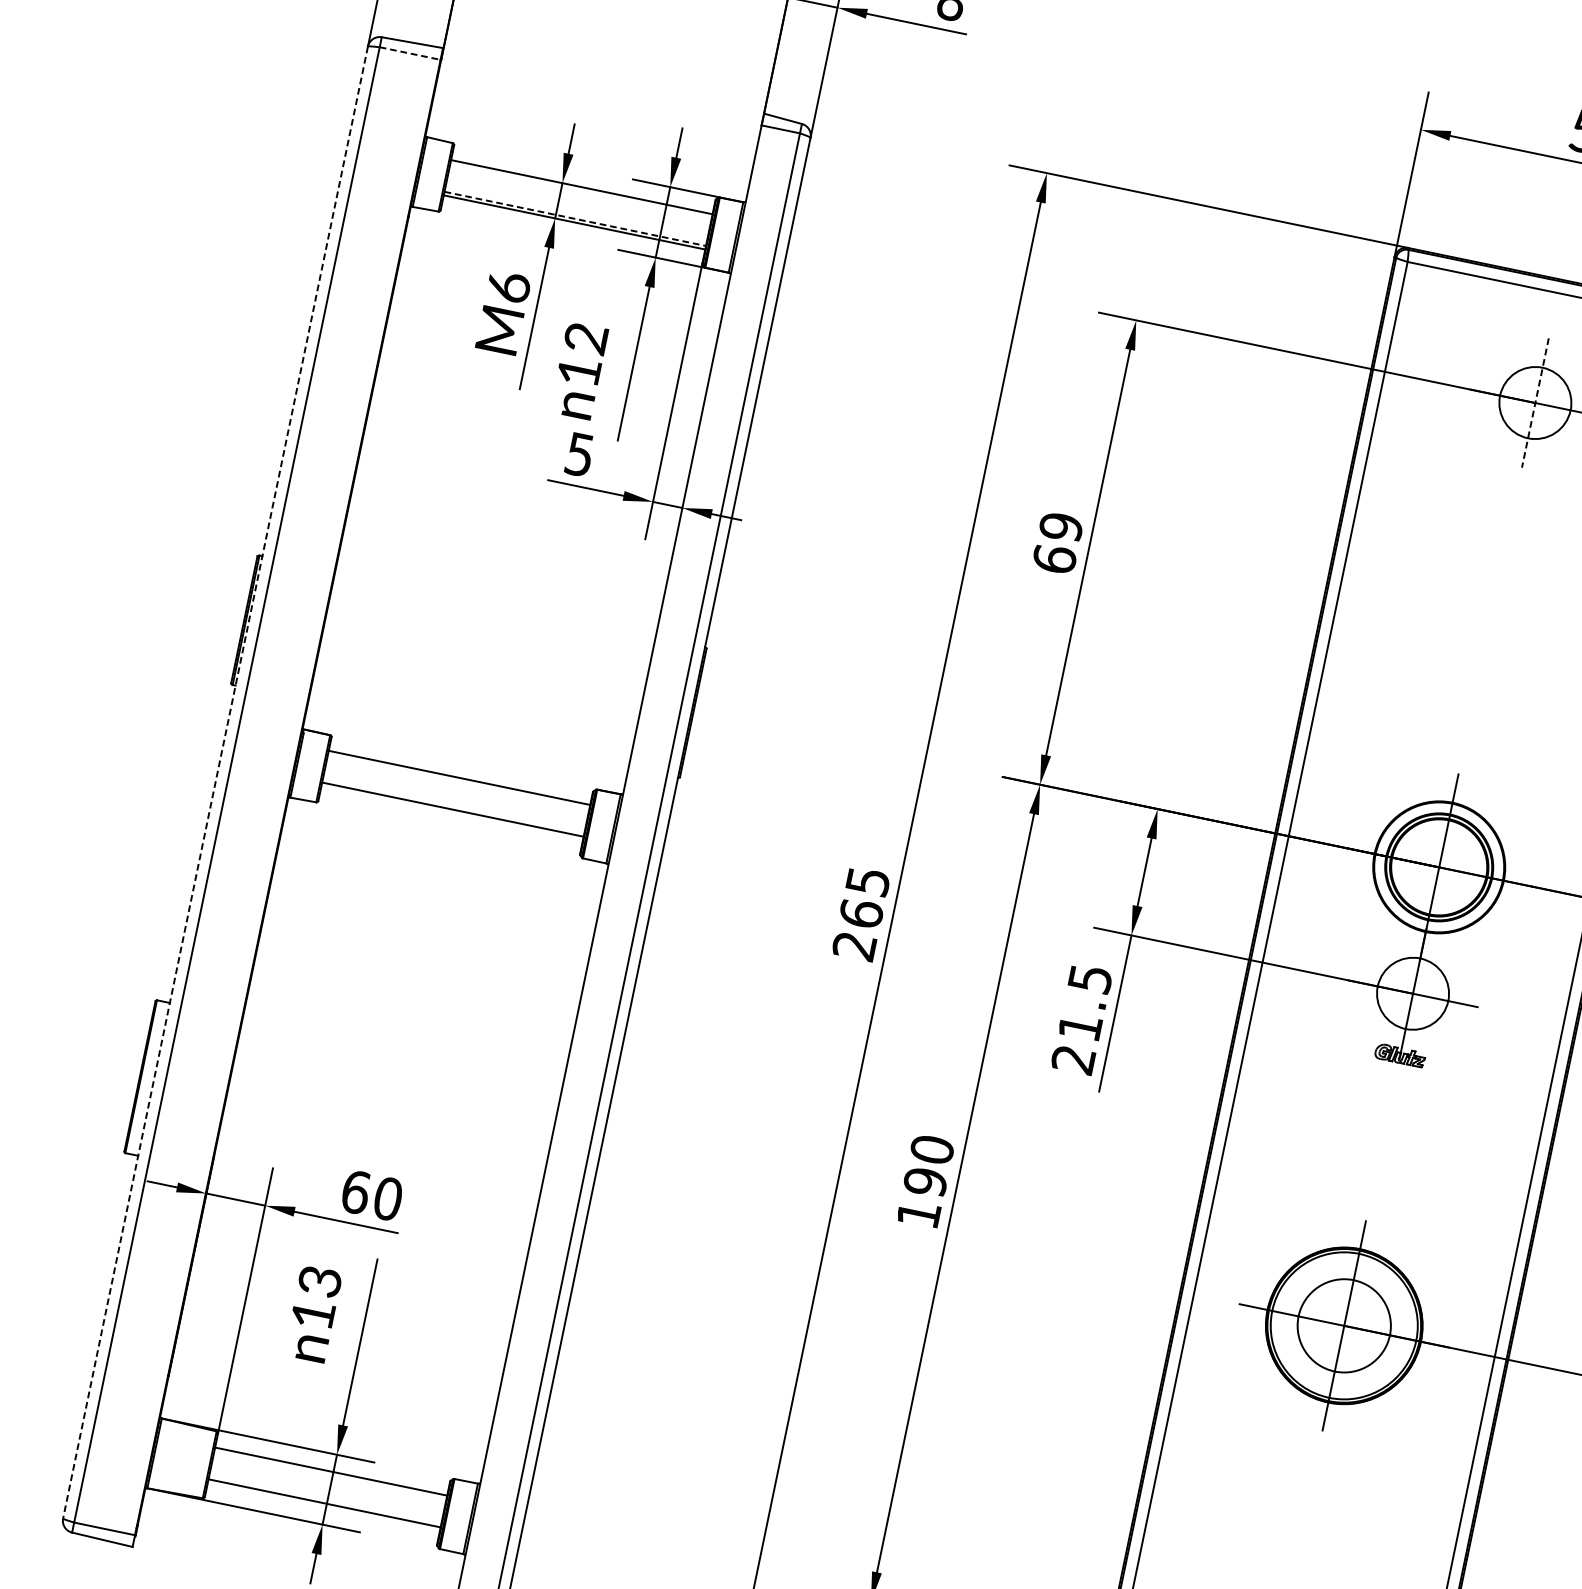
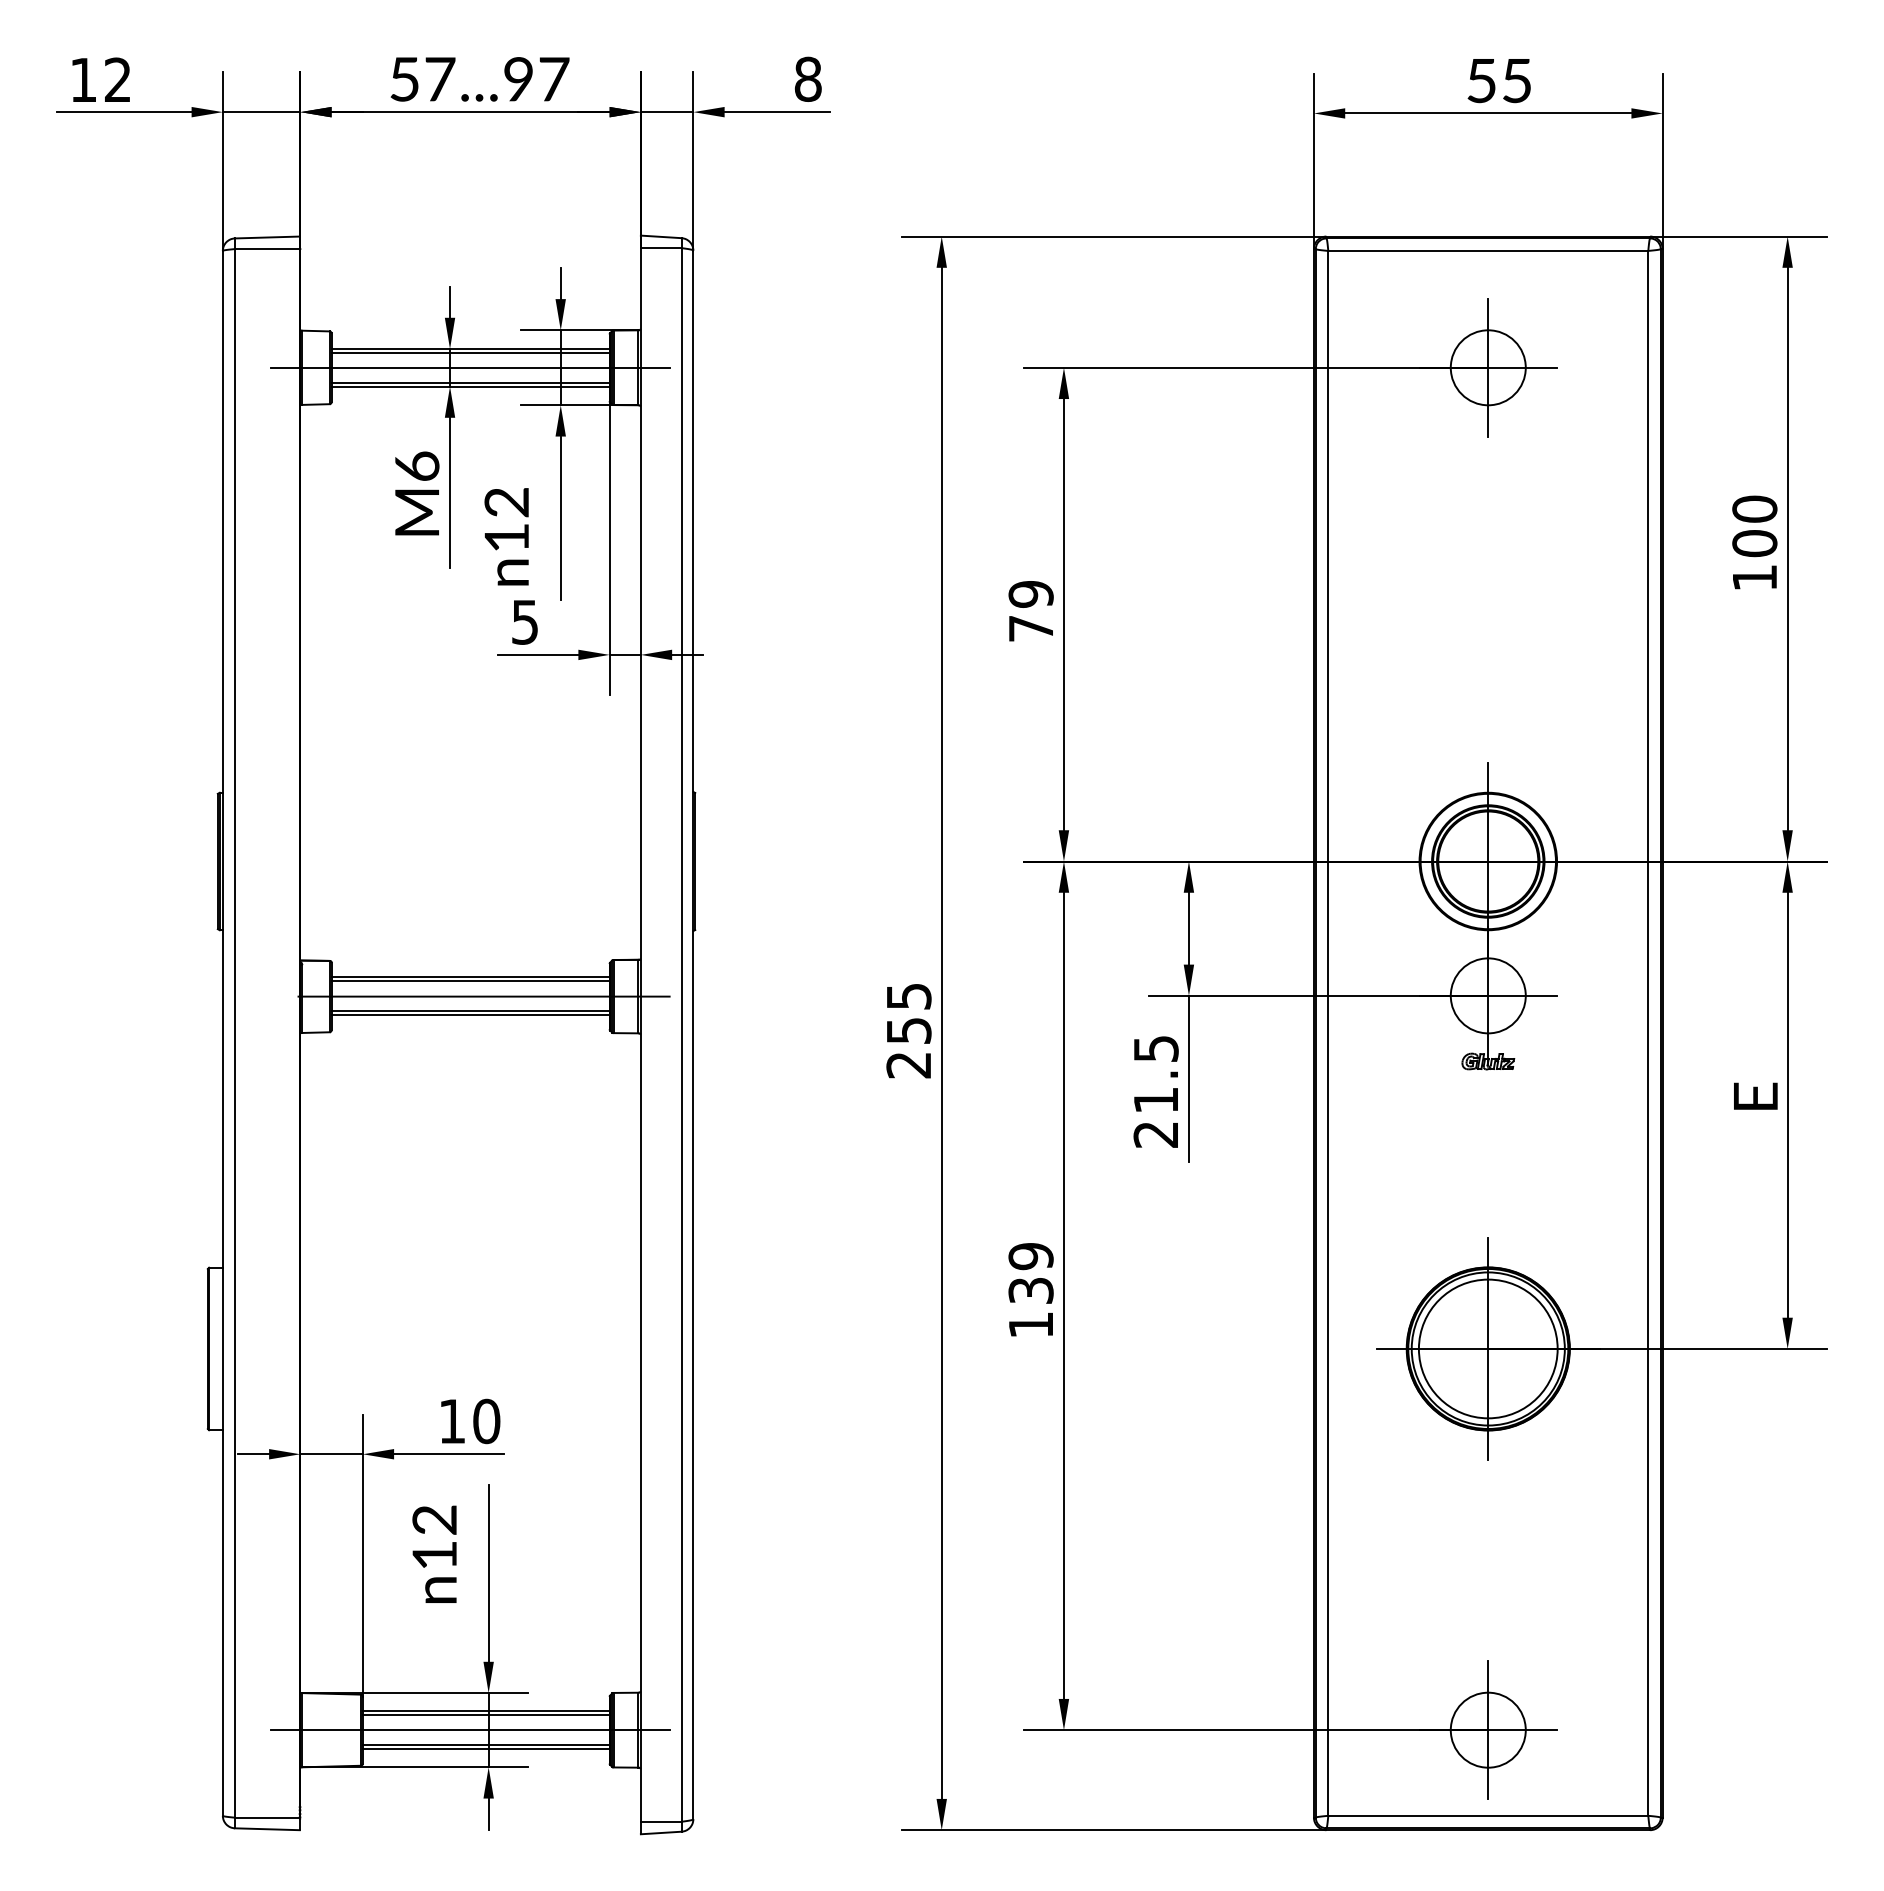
line: (410, 53) -> (267, 249), dashed -> solid
line: (581, 190) -> (470, 352), added
line: (578, 204) -> (470, 367), added
line: (576, 218) -> (471, 382), dashed -> solid
line: (1535, 402) -> (1488, 367), dashed -> solid
text: (1054, 558) -> (1030, 627), 69 -> 79
line: (458, 781) -> (470, 980), added
line: (215, 782) -> (222, 1033), dashed -> solid
line: (467, 798) -> (483, 996), added
line: (452, 813) -> (470, 1014), added
text: (860, 913) -> (908, 1030), 265 -> 255
text: (928, 1165) -> (1030, 1273), 190 -> 139
text: (355, 1192) -> (452, 1421), 60 -> 10
text: (319, 1280) -> (434, 1519), 13 -> 12
circle: (1343, 1325) -> (1487, 1348), size x1.43
line: (329, 1475) -> (485, 1715), added
line: (312, 1486) -> (470, 1730), added
line: (323, 1506) -> (485, 1748), added

